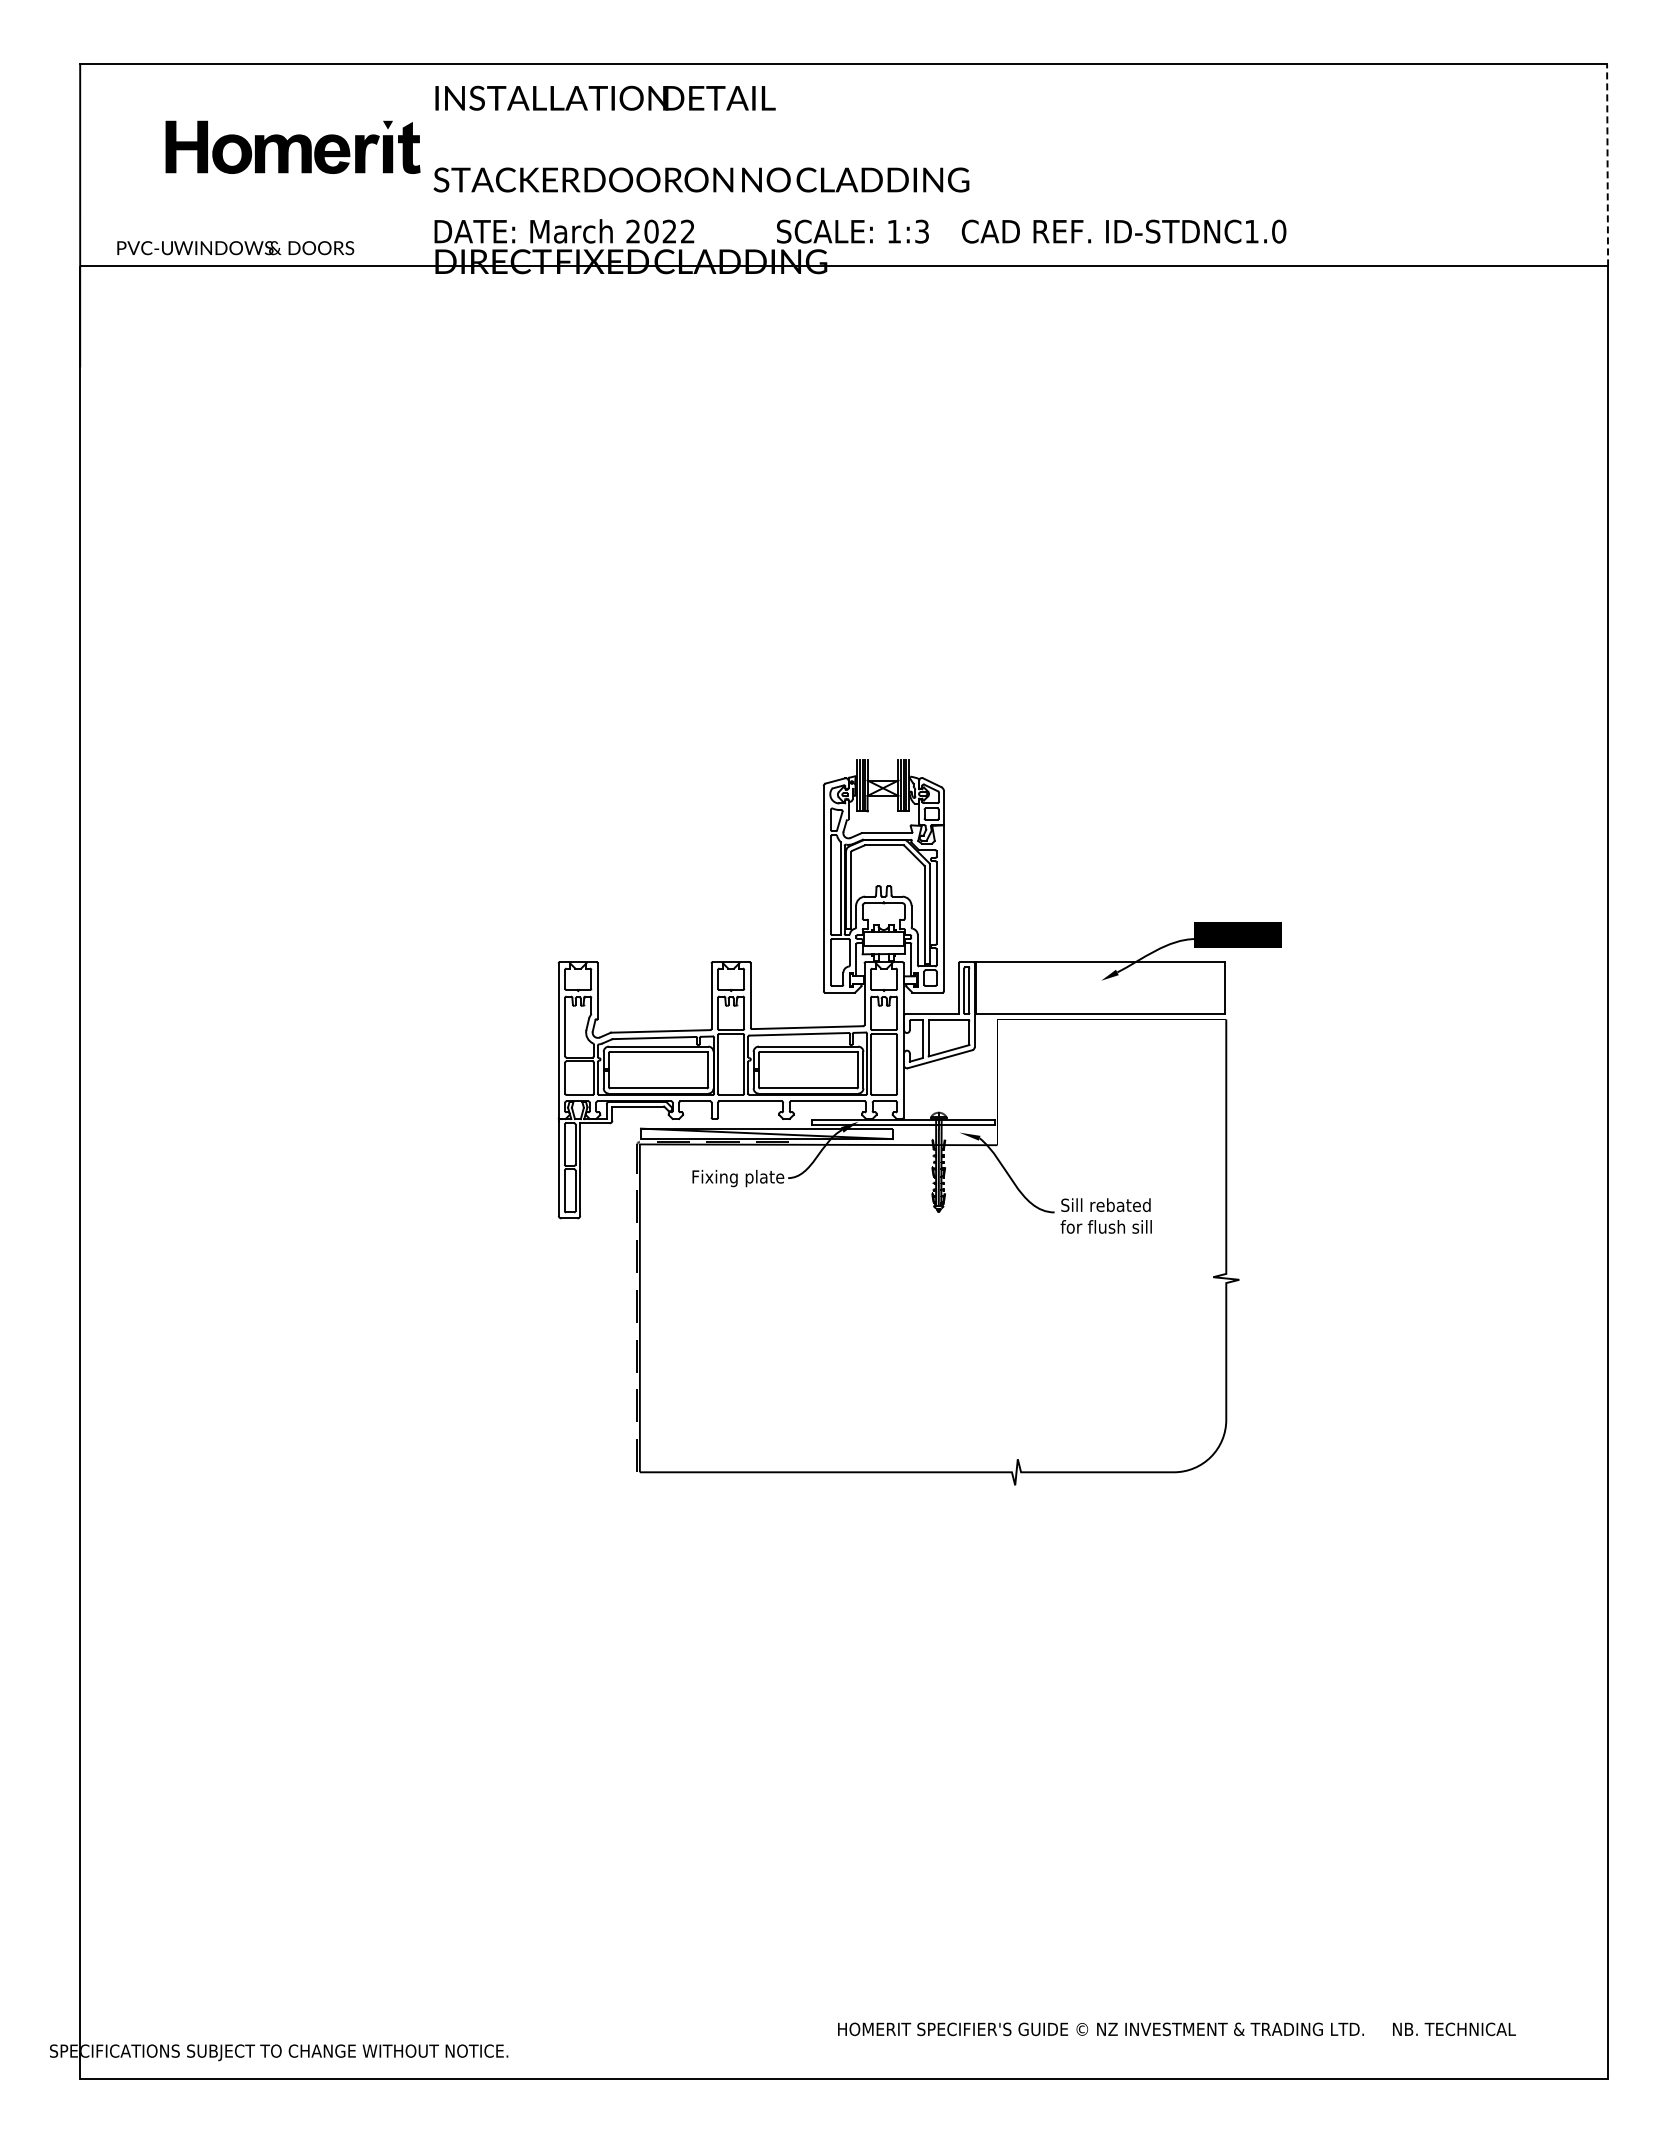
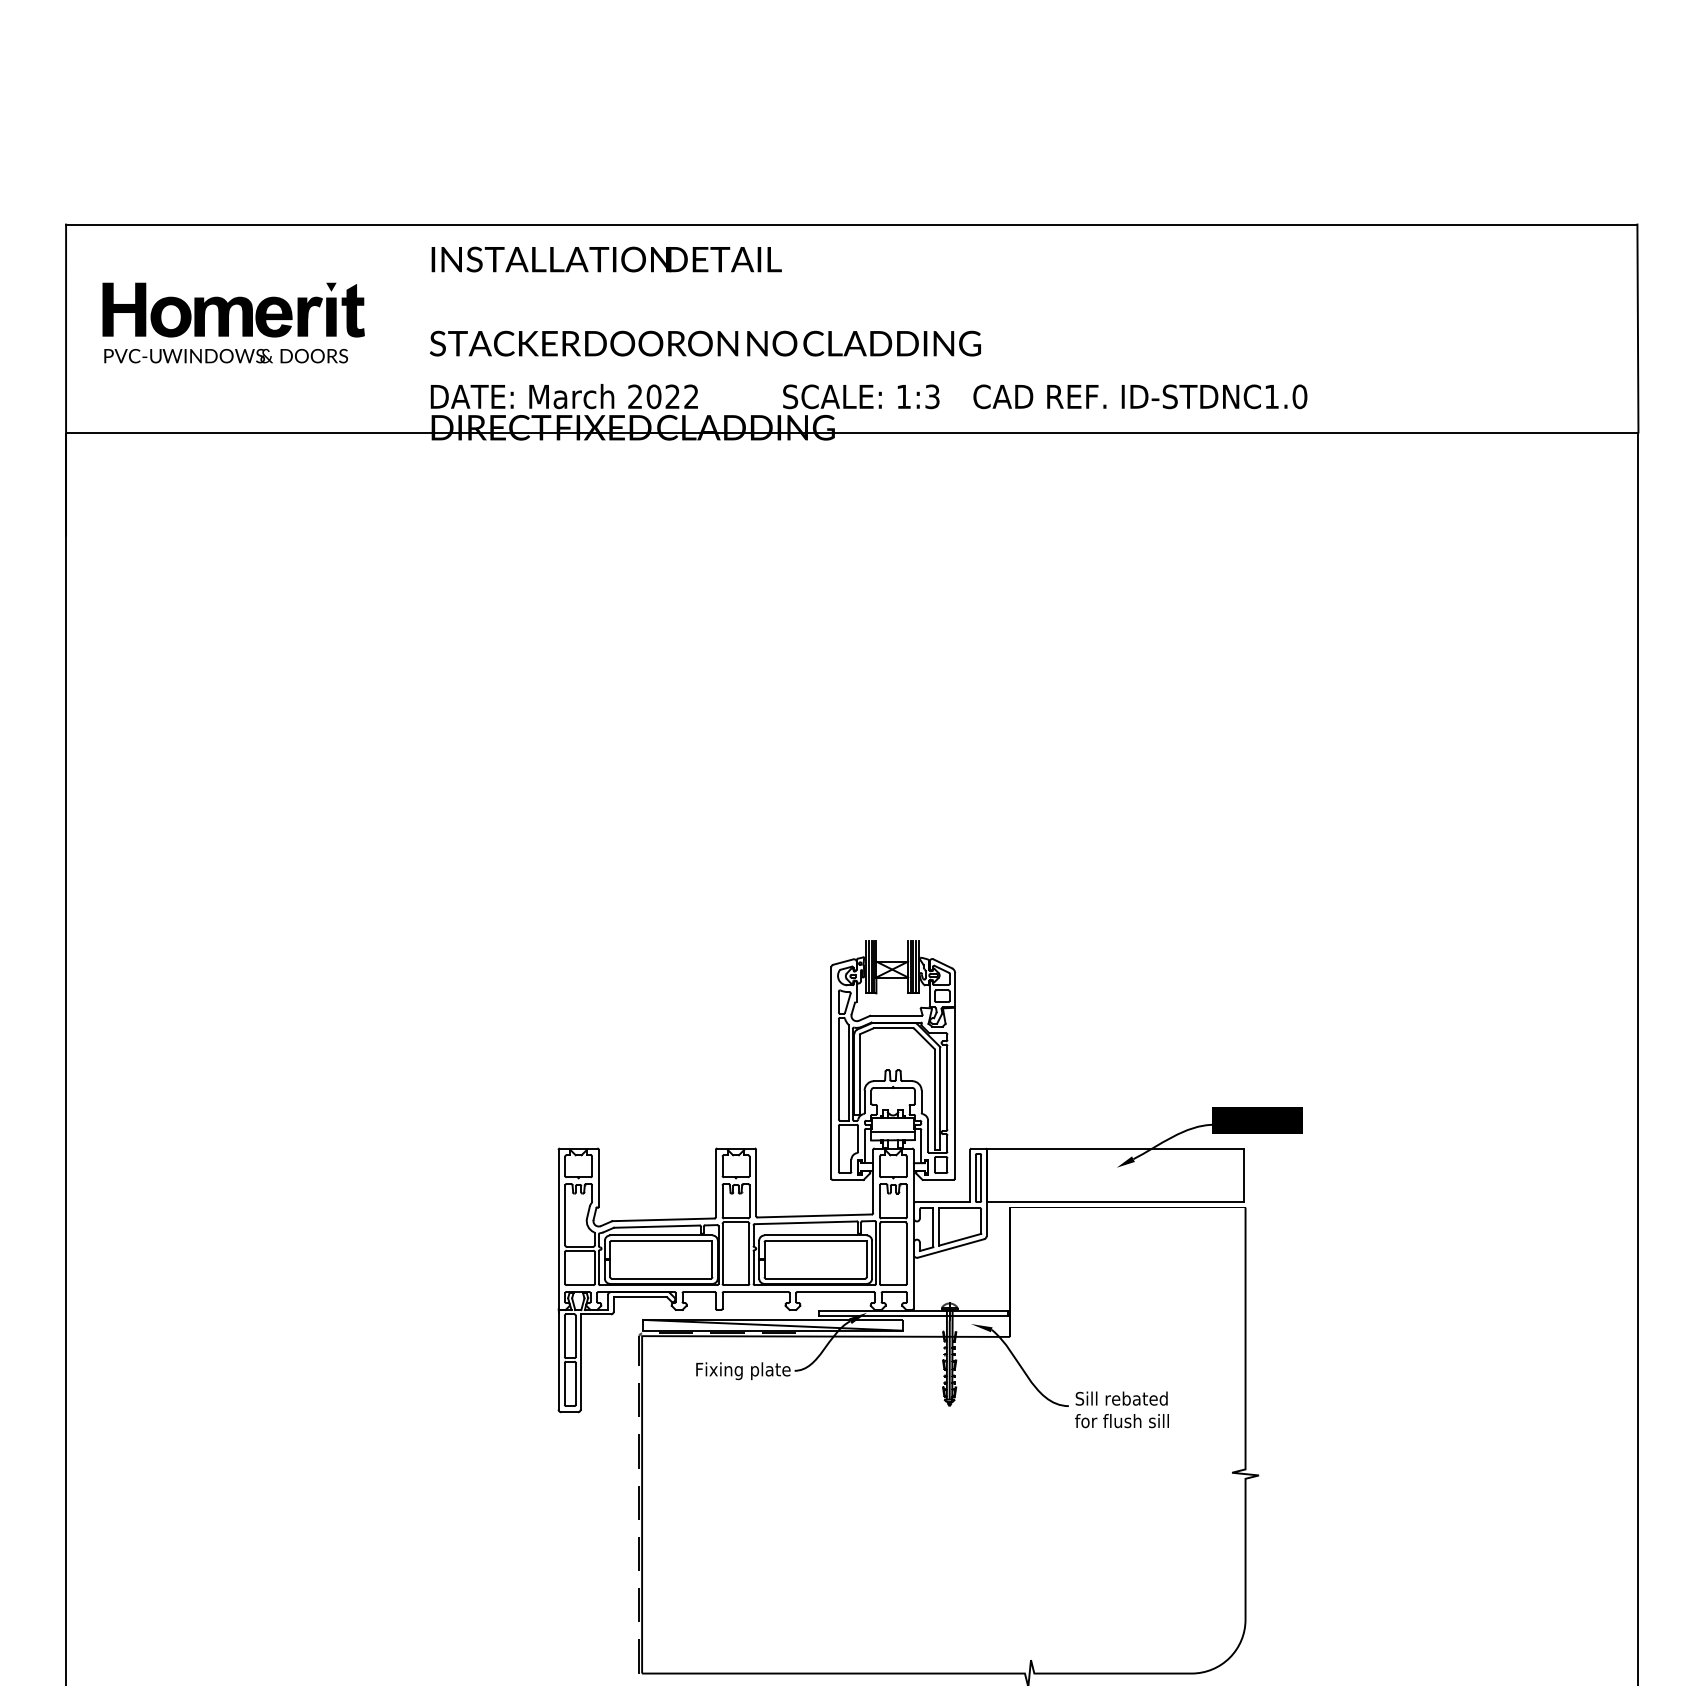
part: (292, 146) -> (233, 309), moved
line: (1607, 164) -> (1637, 327), dashed -> solid
text: (235, 248) -> (225, 356), moved

